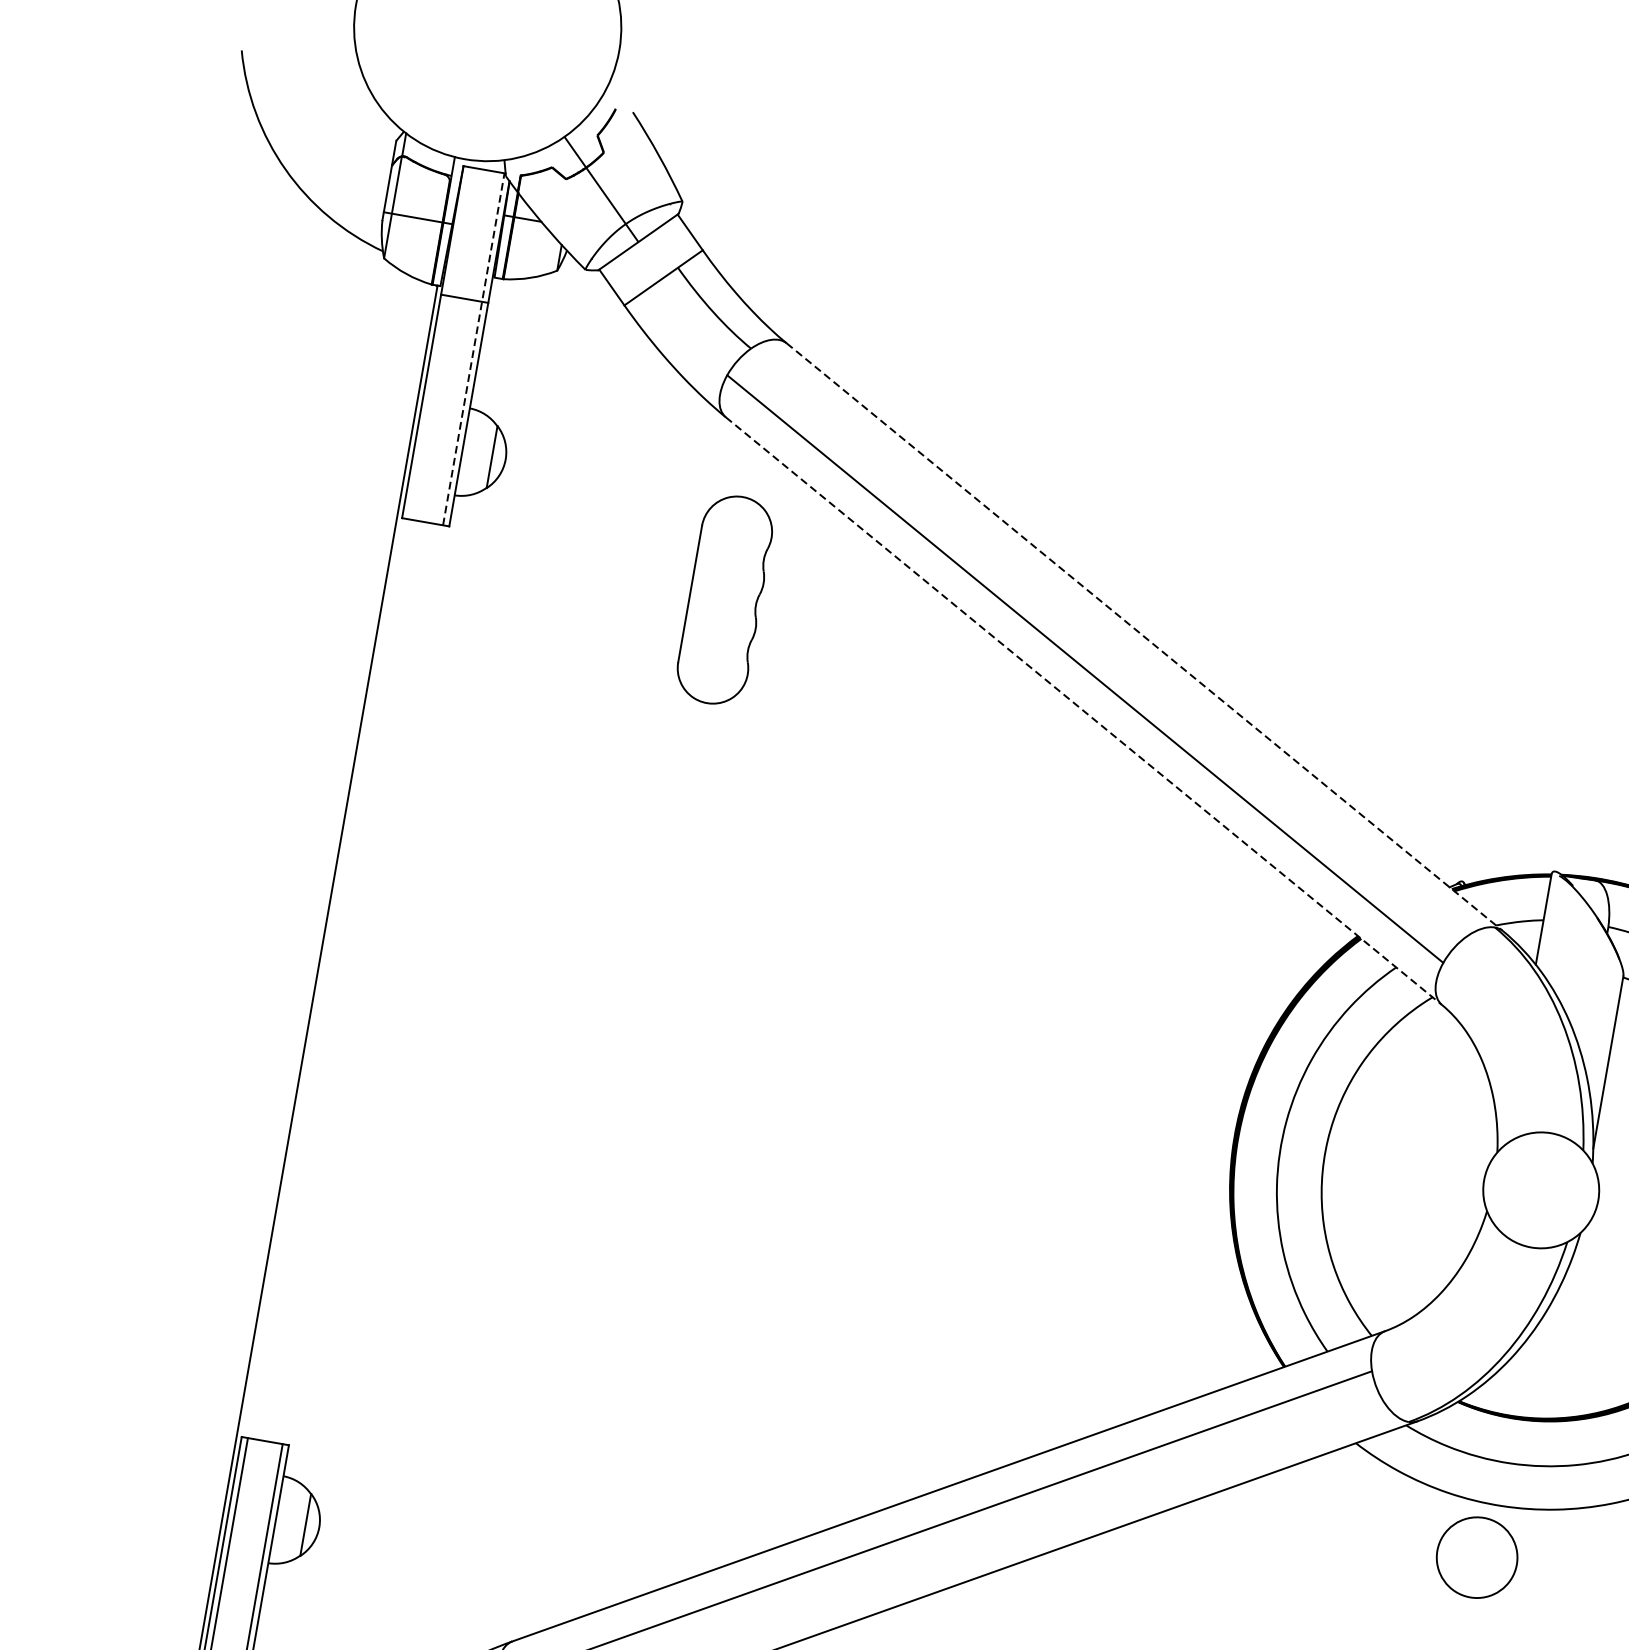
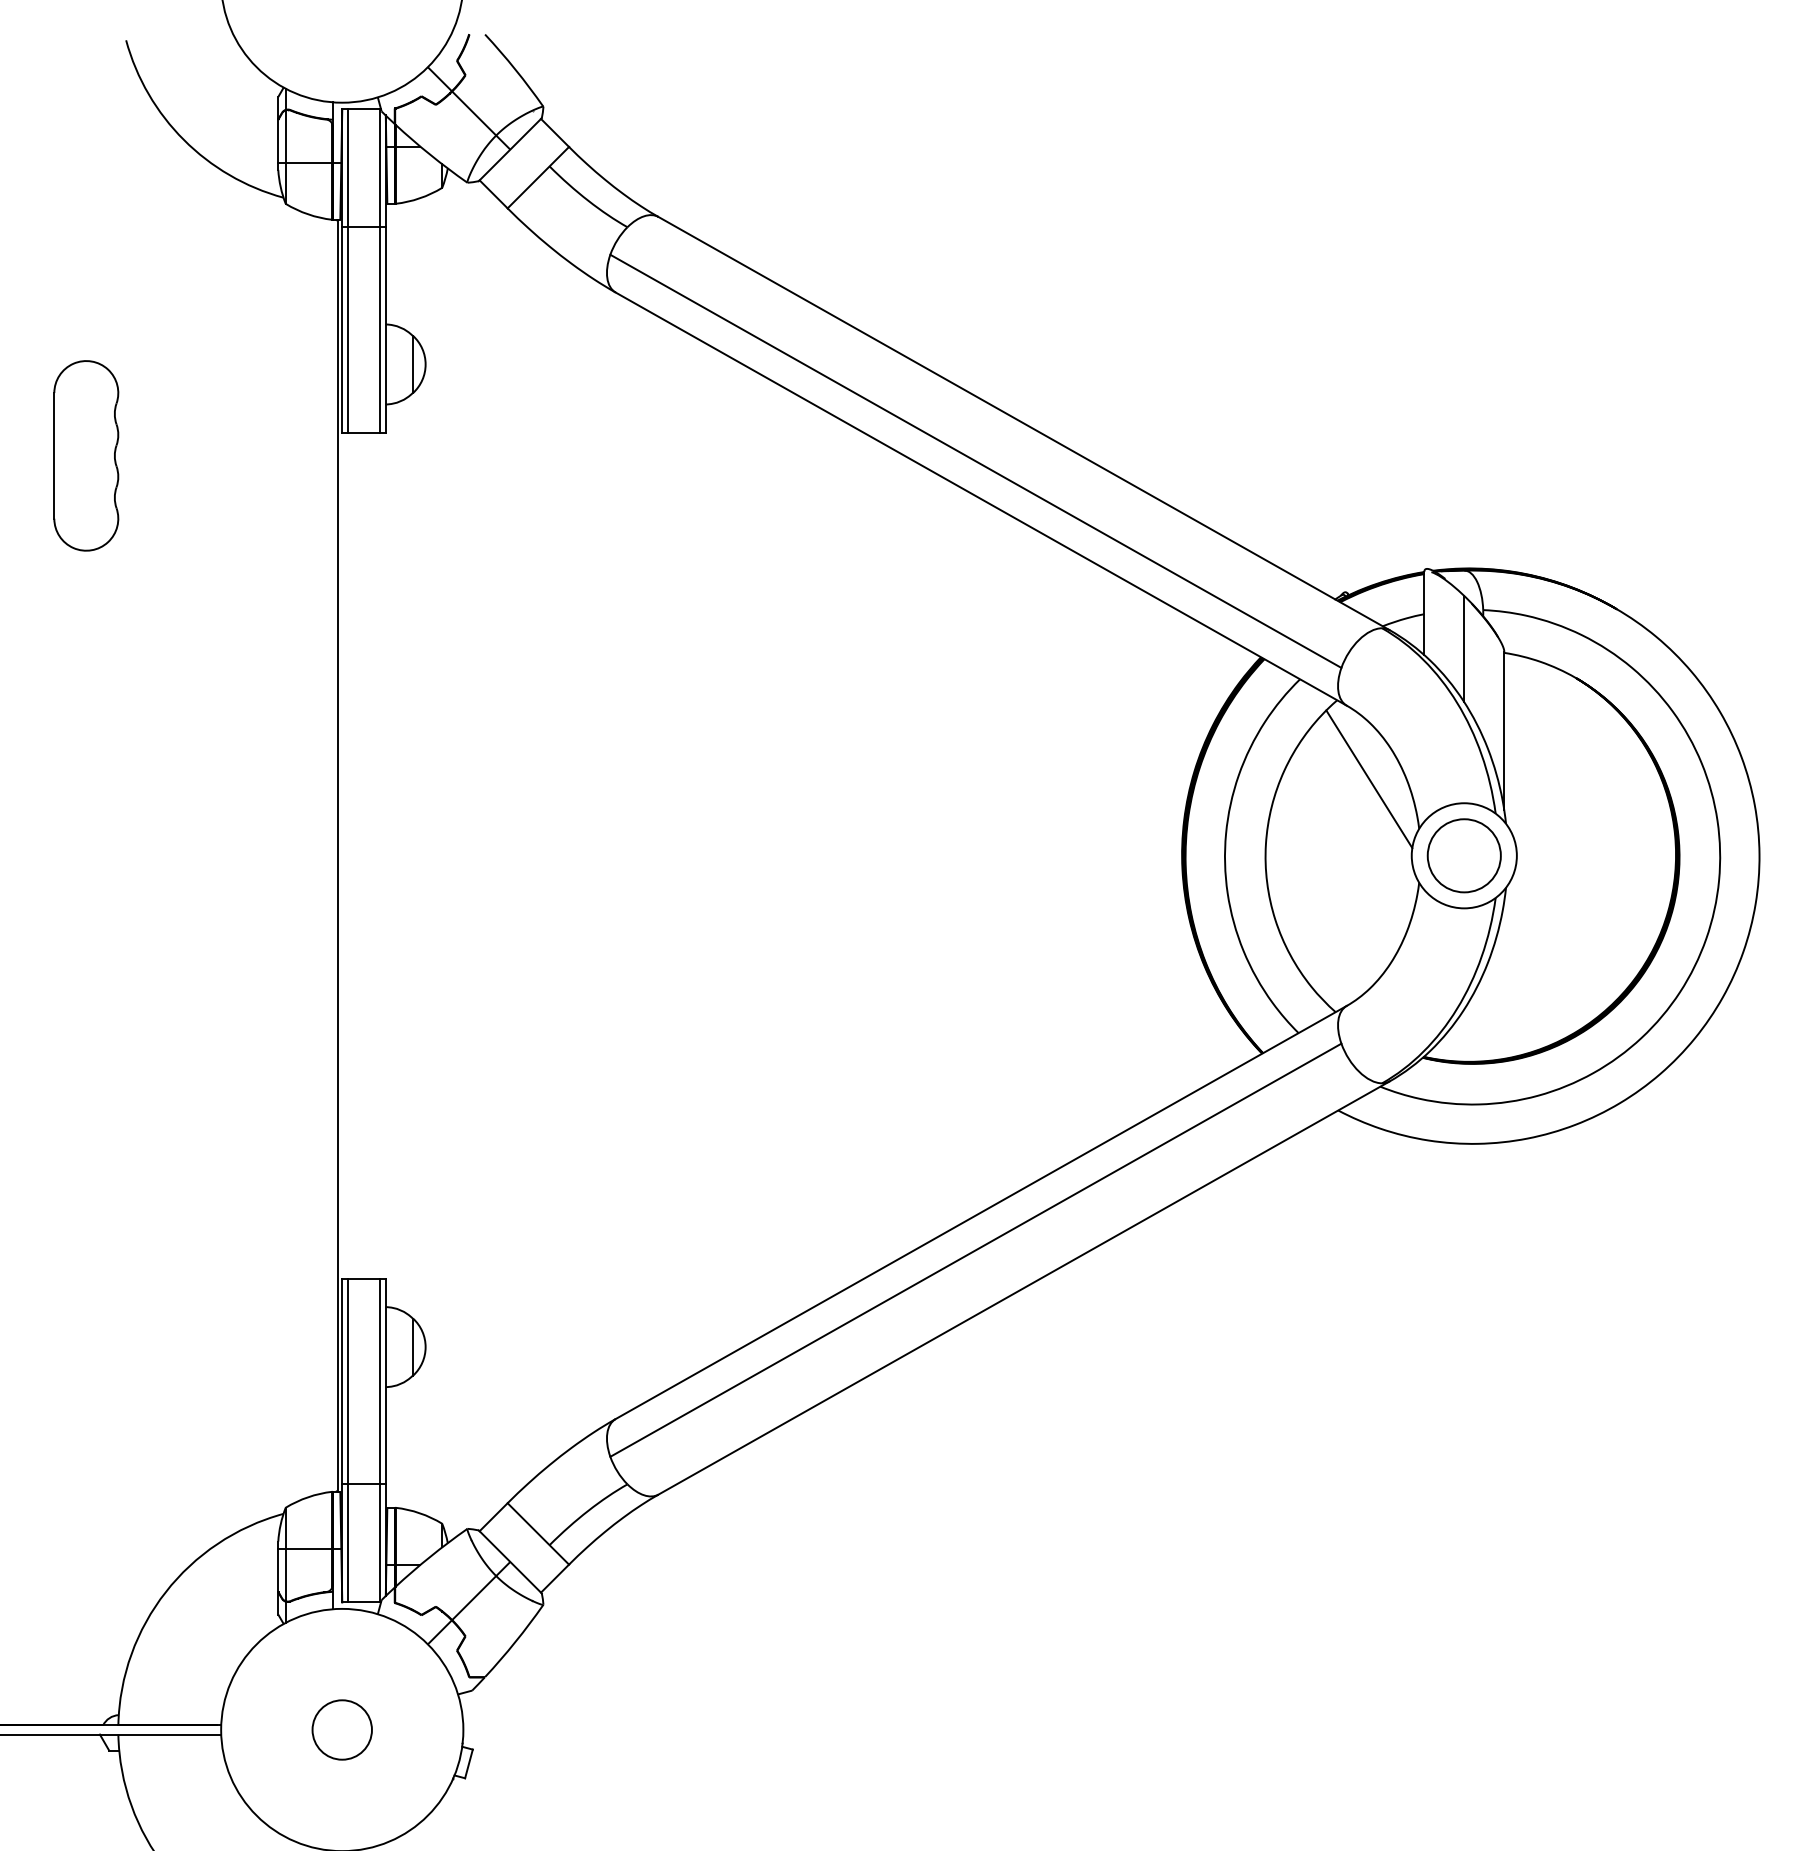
line: (438, 343) -> (347, 271), added
line: (473, 349) -> (379, 271), dashed -> solid
part: (725, 599) -> (86, 455), moved
line: (1145, 637) -> (1024, 423), dashed -> solid
line: (1084, 711) -> (981, 499), dashed -> solid
line: (1580, 966) -> (1464, 649), added
line: (1452, 1089) -> (1369, 779), added
circle: (1476, 1557) -> (1463, 855), moved

